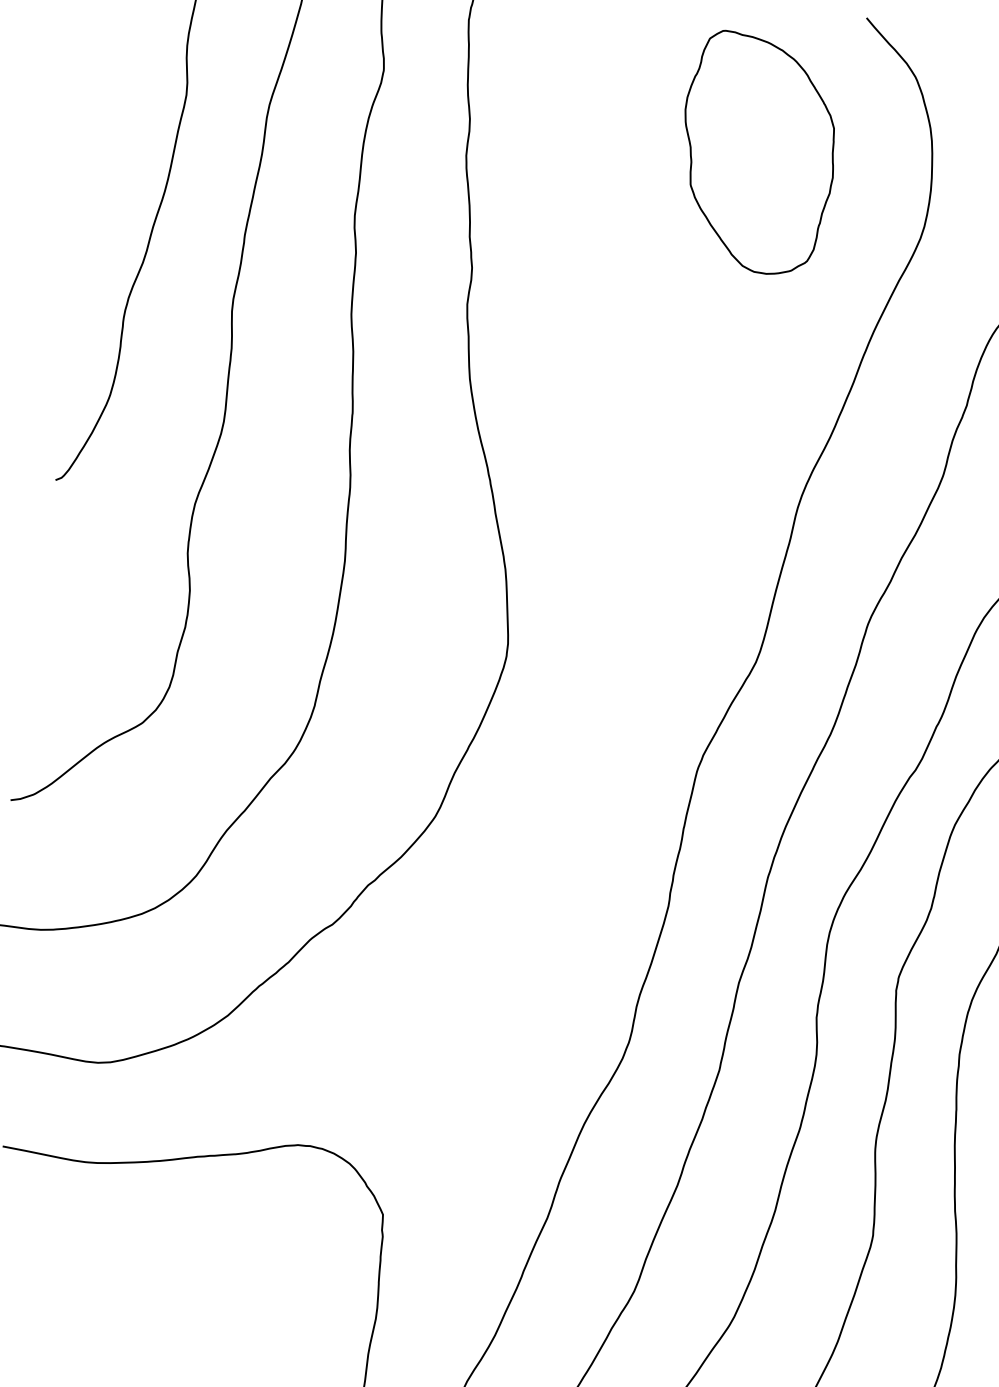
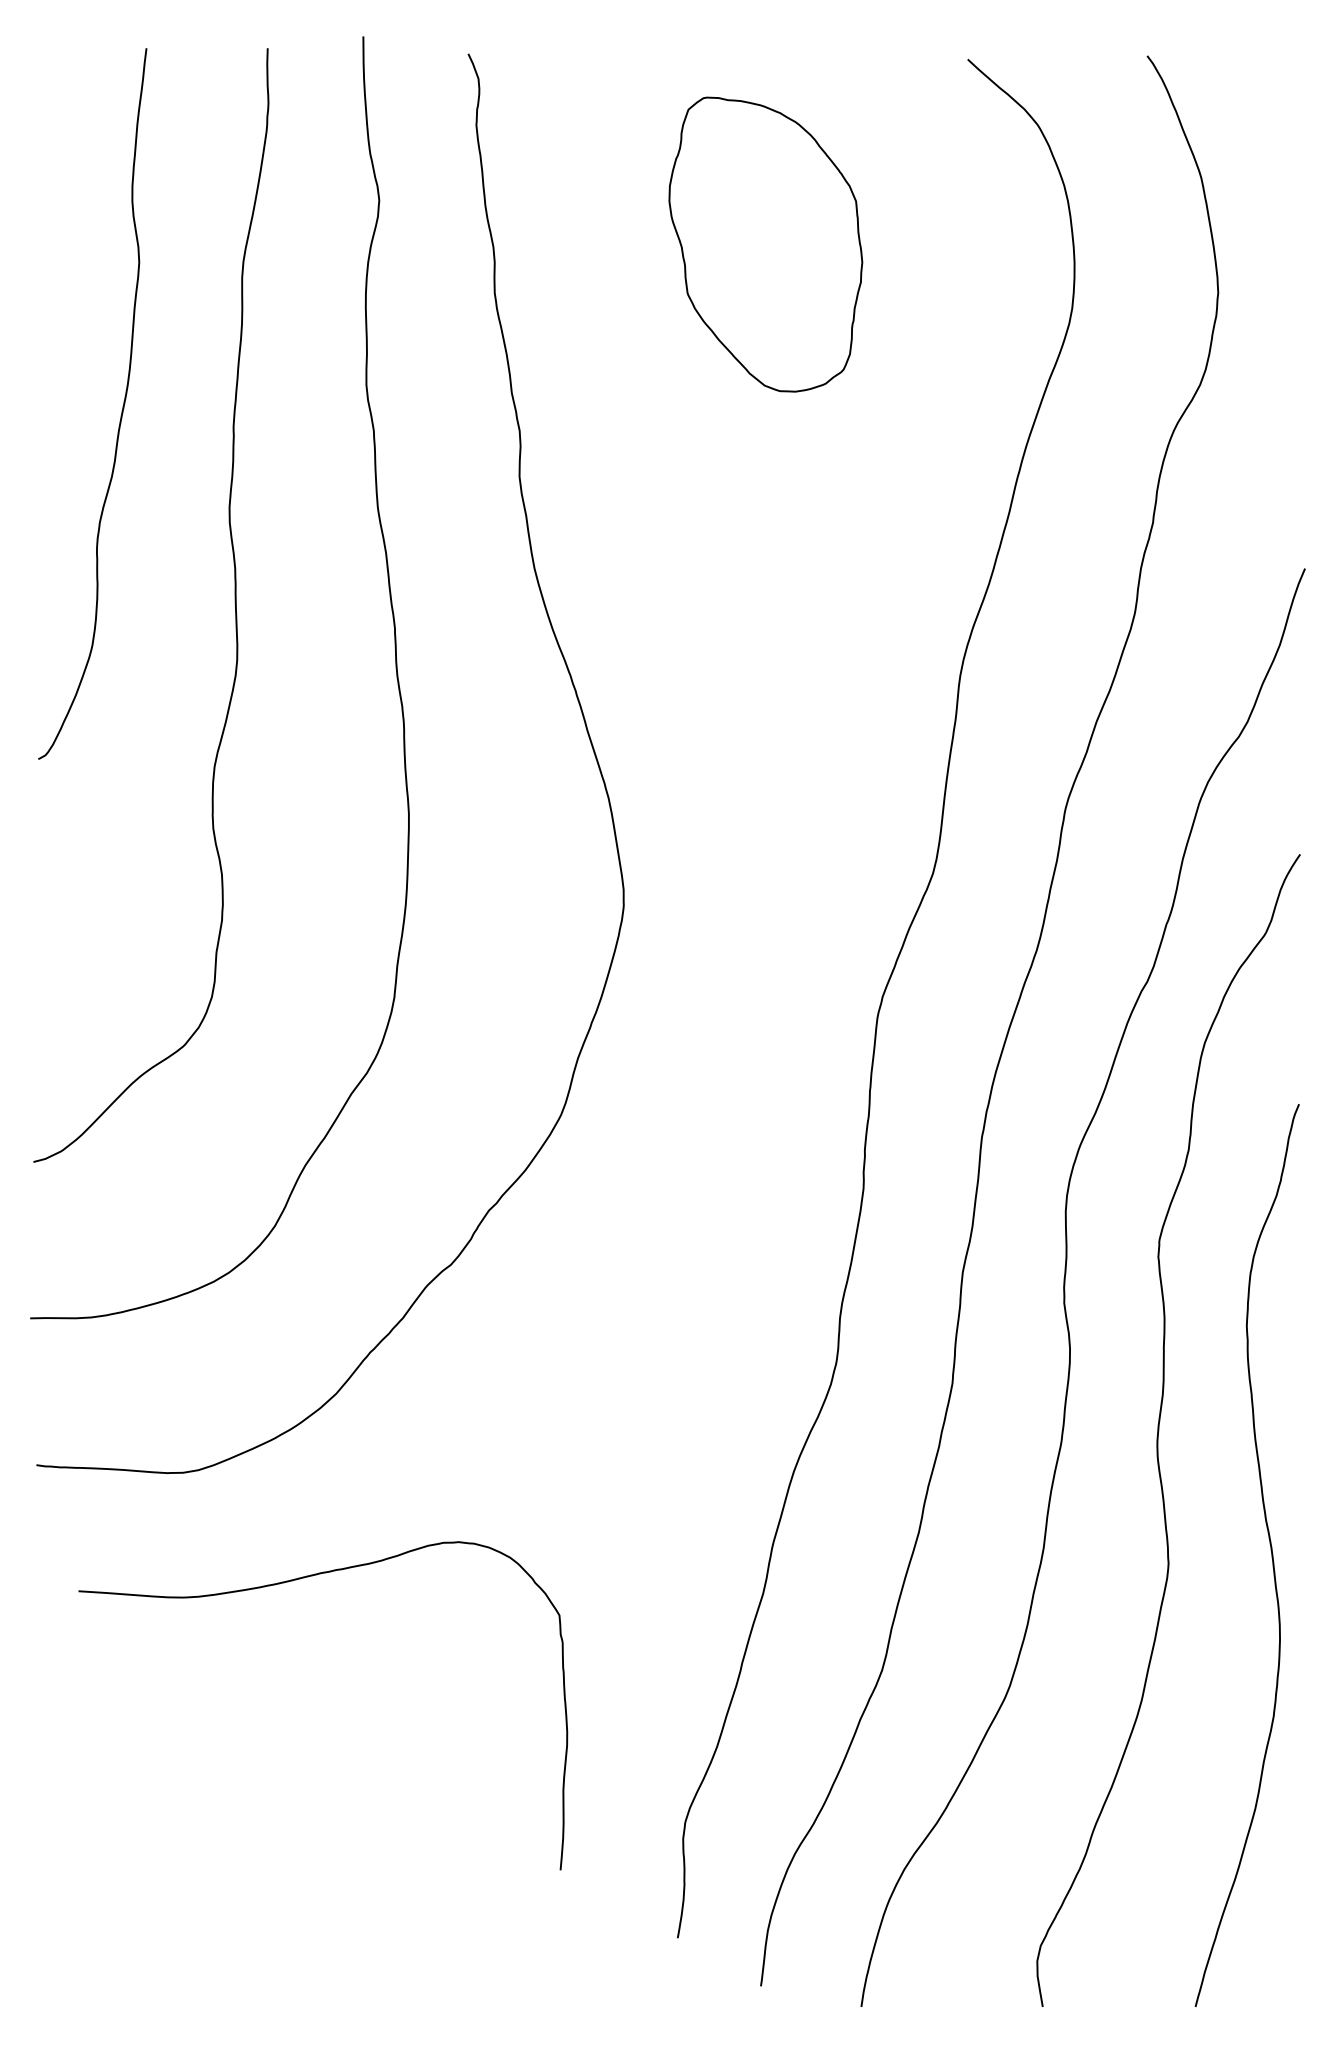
part: (757, 153) -> (765, 244), moved

